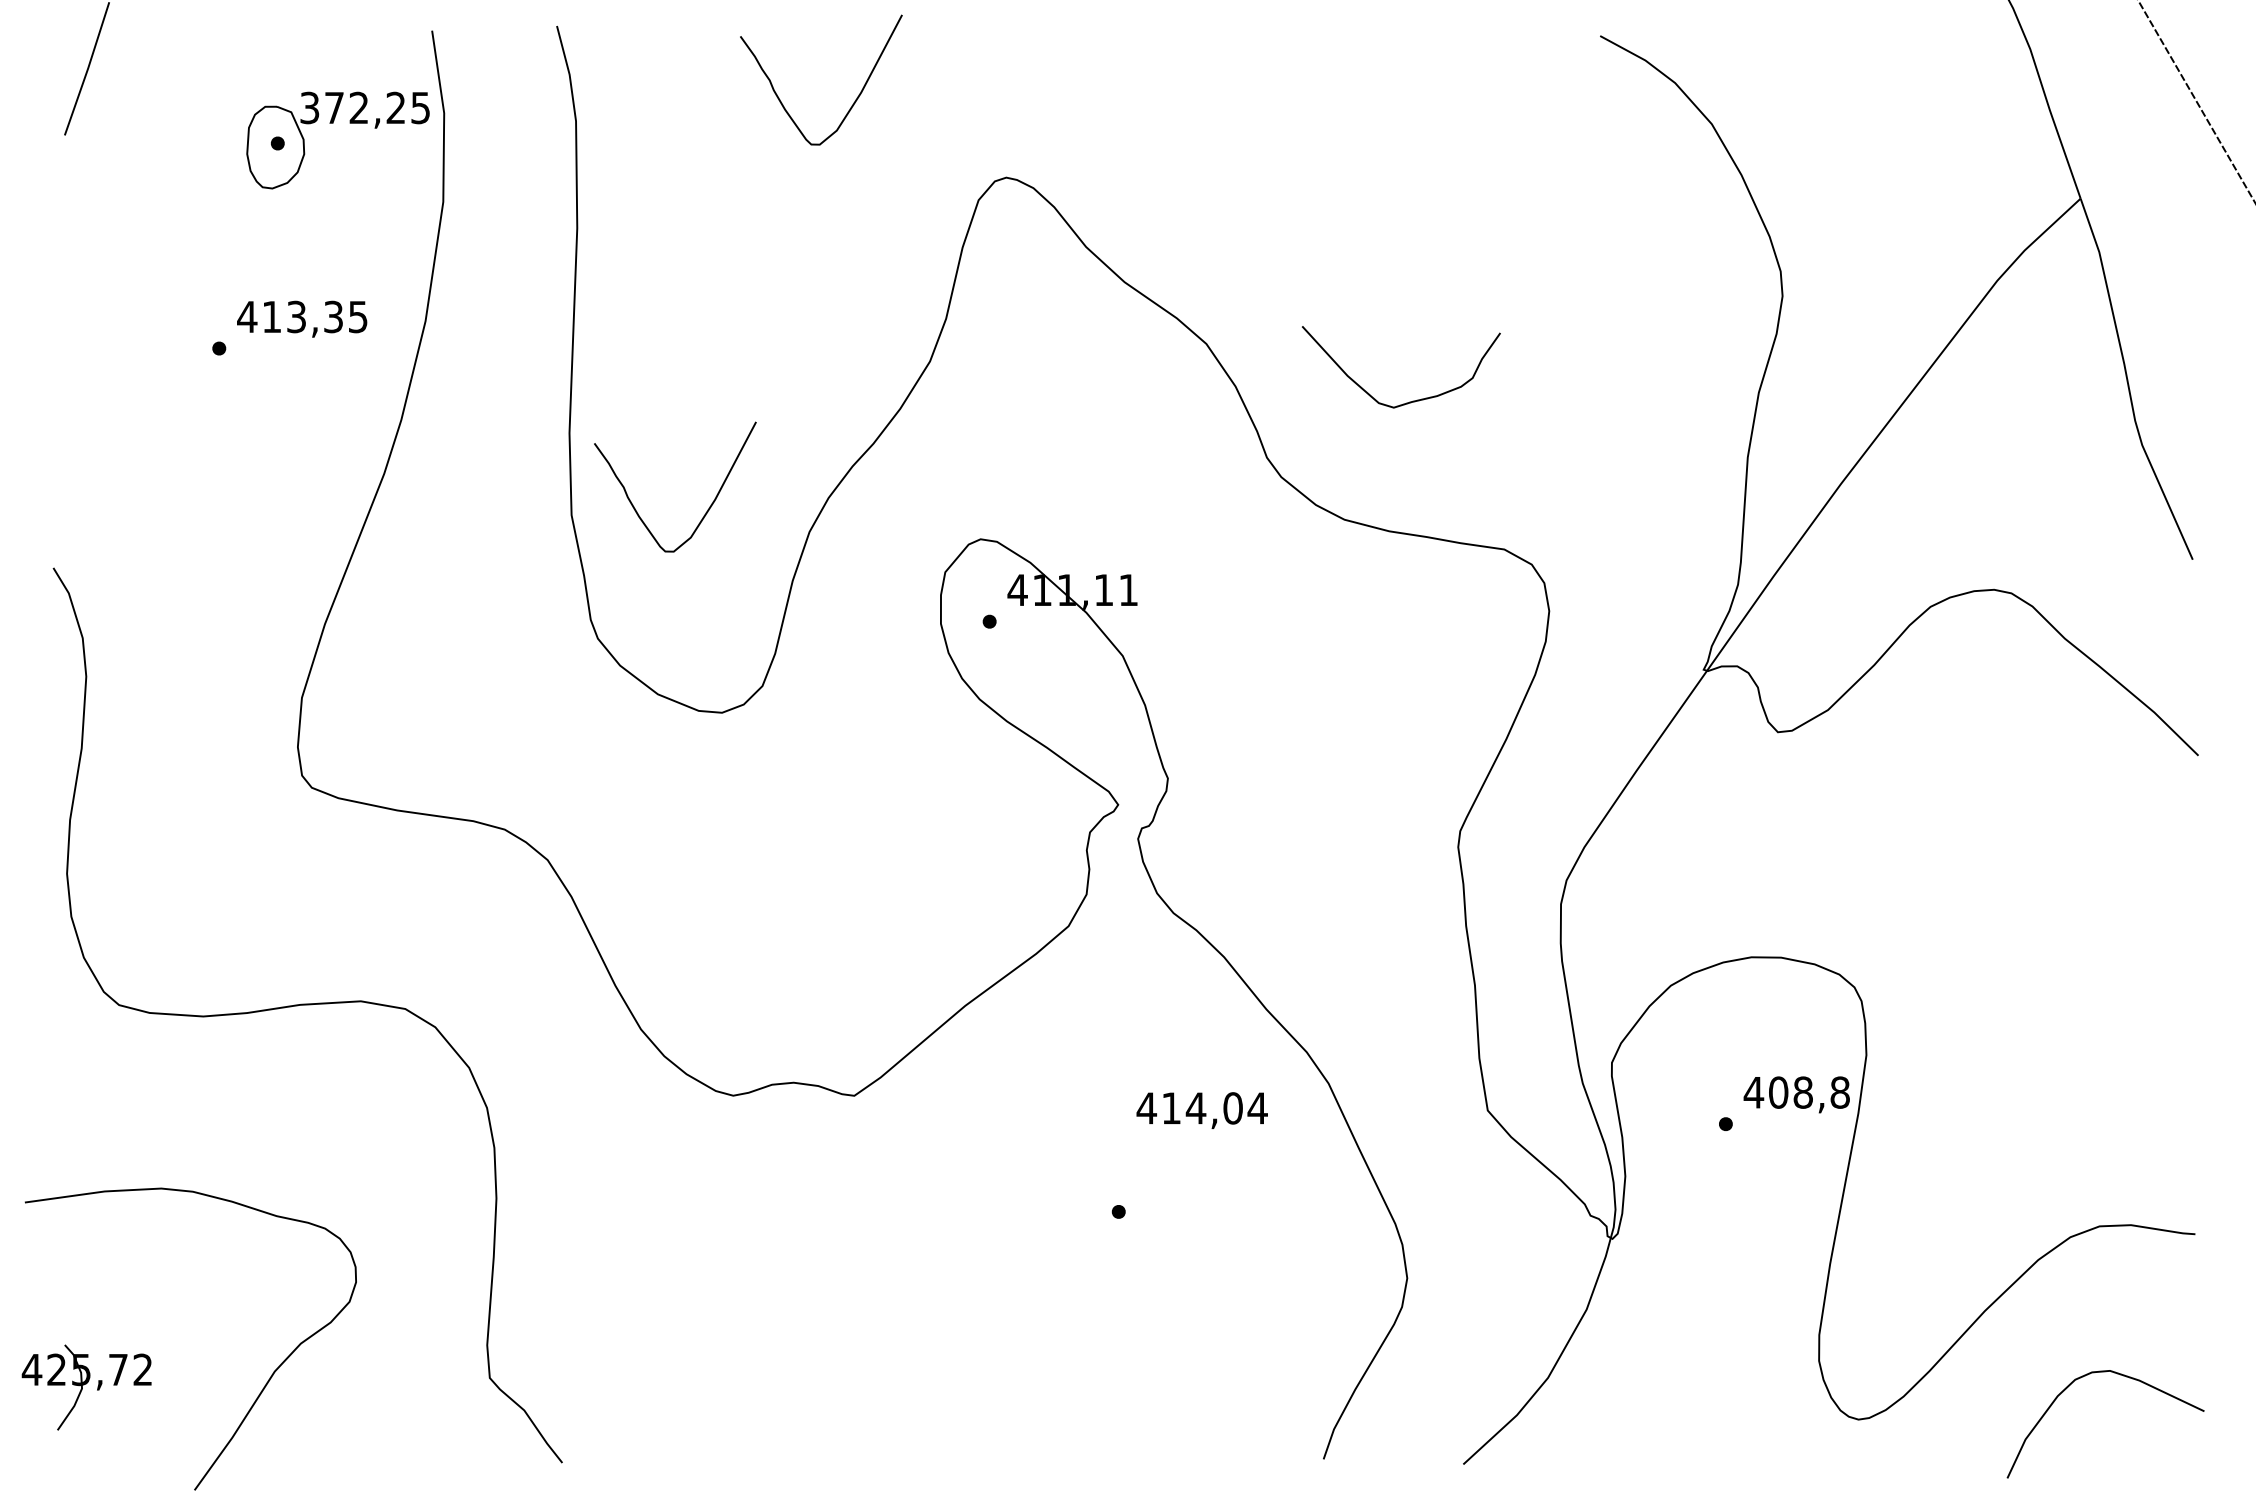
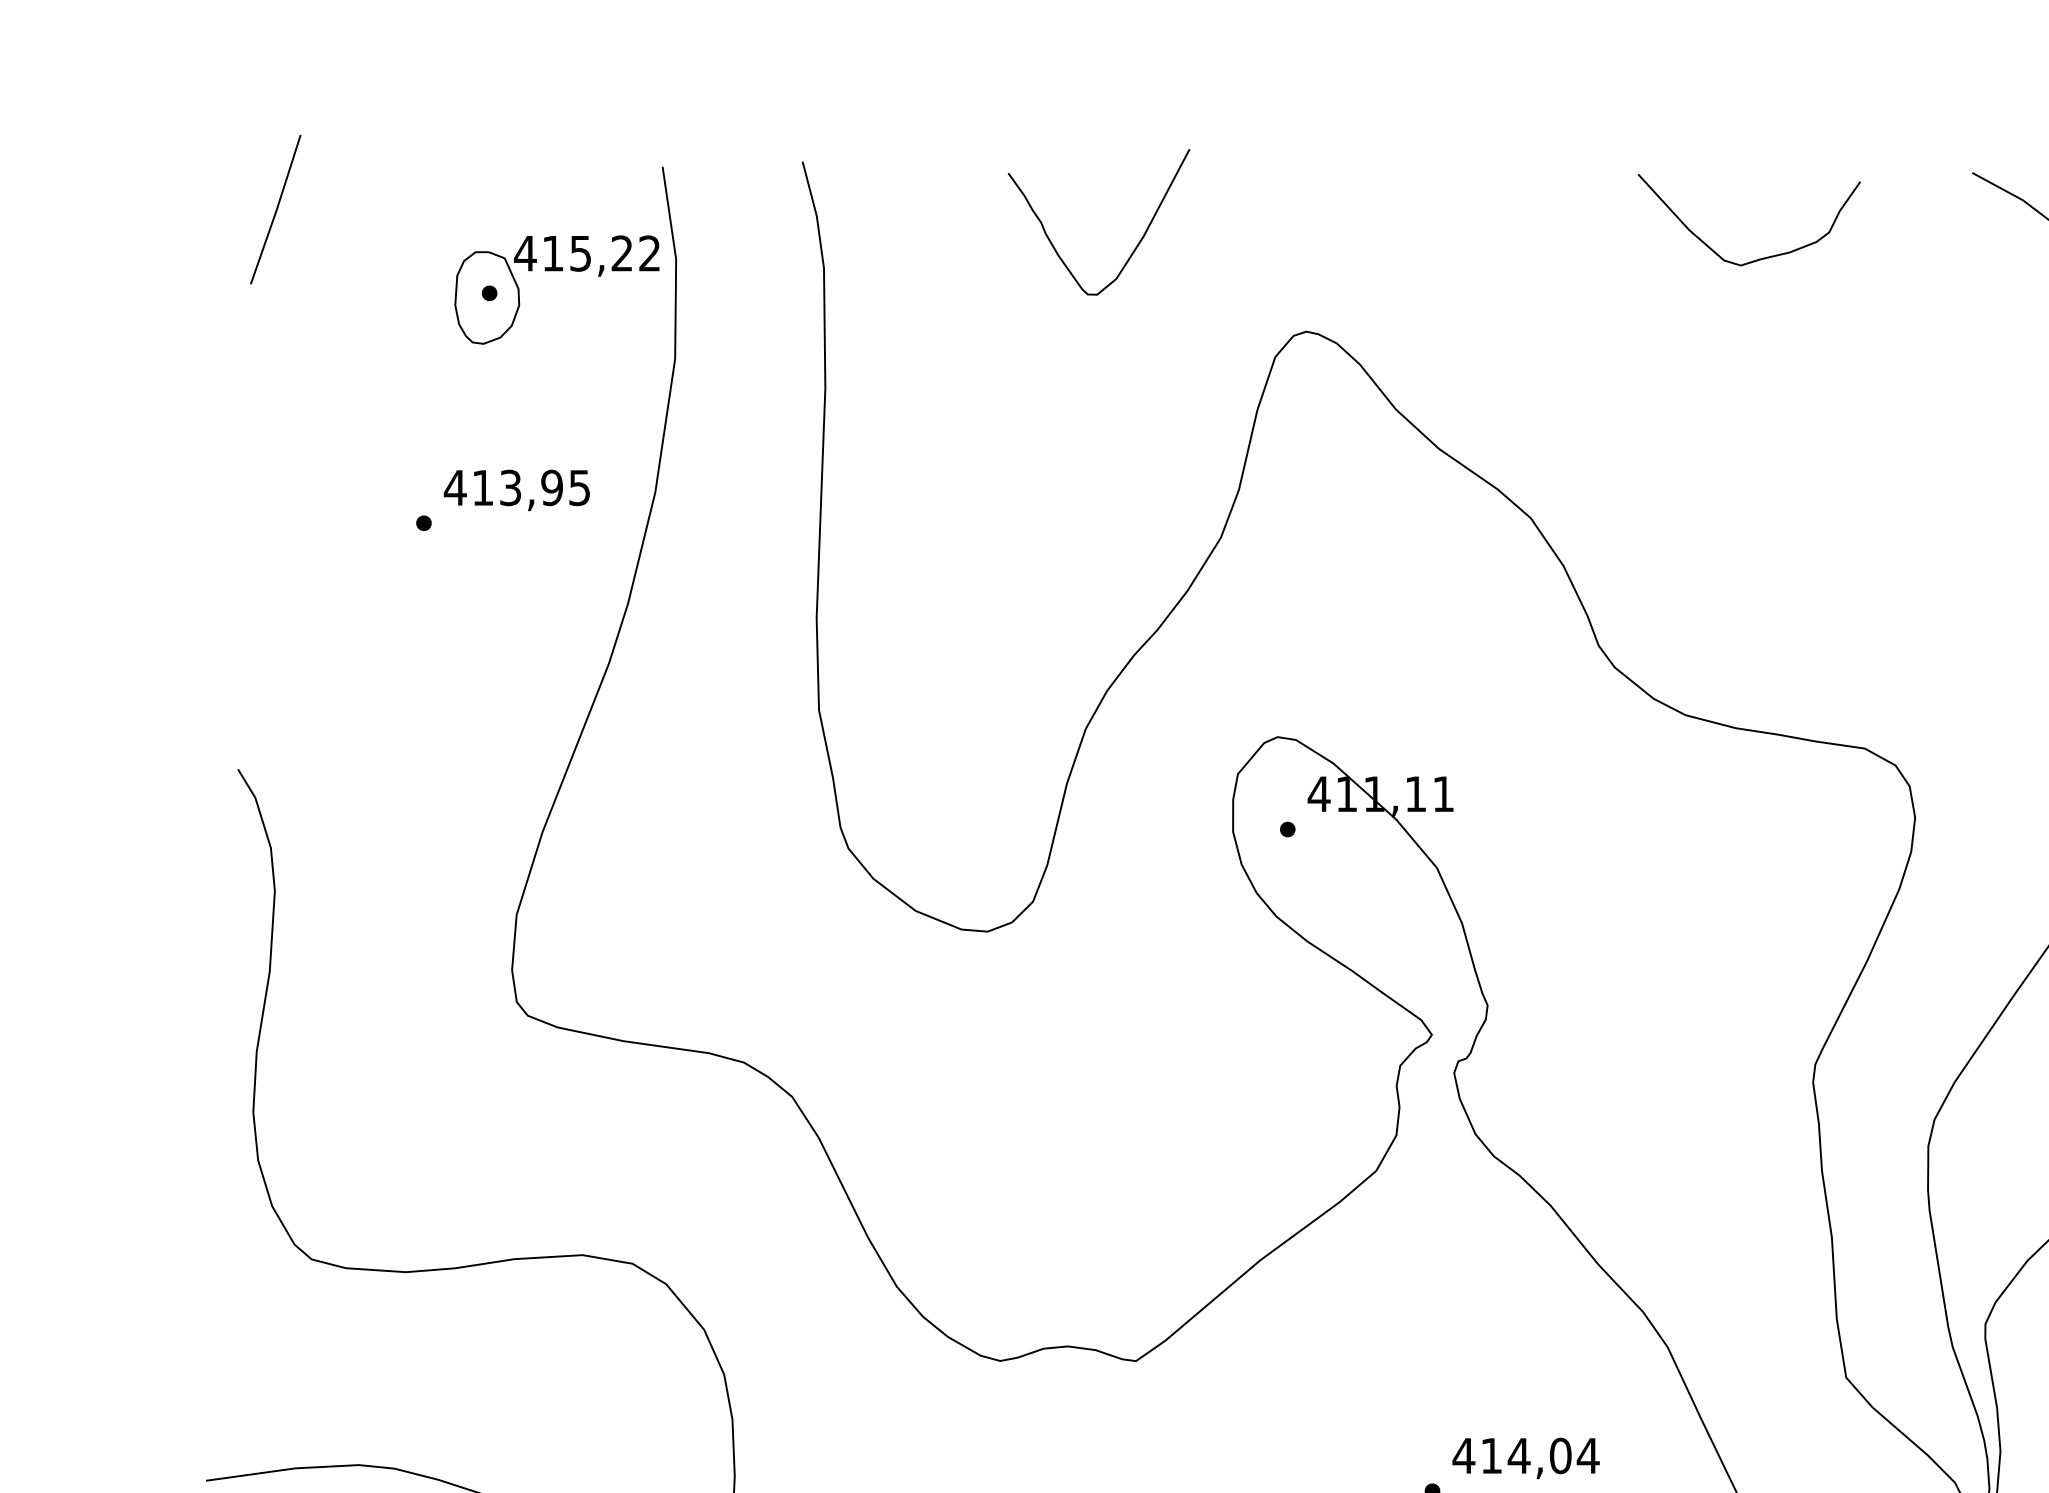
text: (364, 107) -> (586, 253), 372,25 -> 415,22
text: (333, 316) -> (552, 487), 413,35 -> 413,95
curve: (1409, 401) -> (1758, 258), moved
curve: (707, 509) -> (971, 703), removed
text: (1201, 1110) -> (1525, 1458), moved

